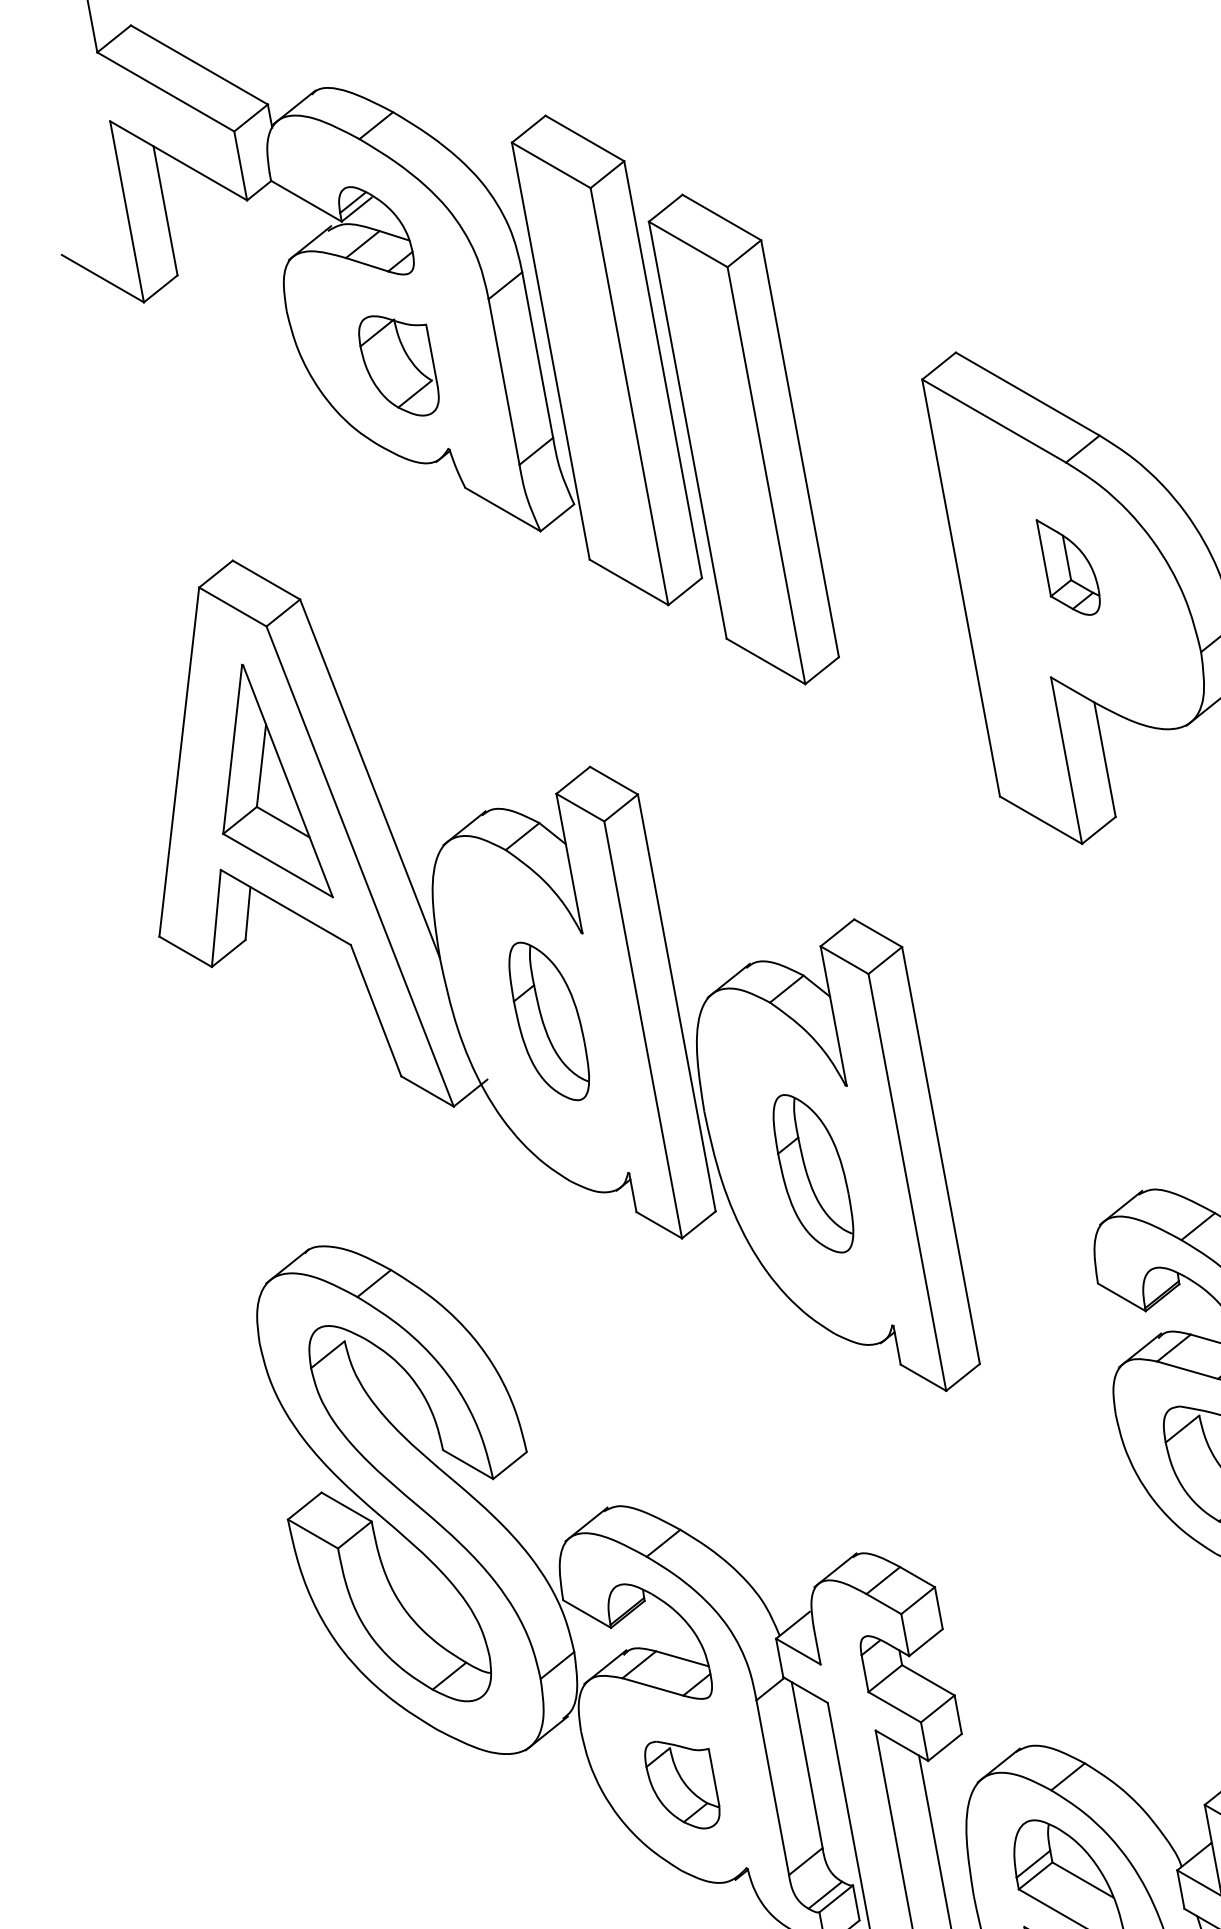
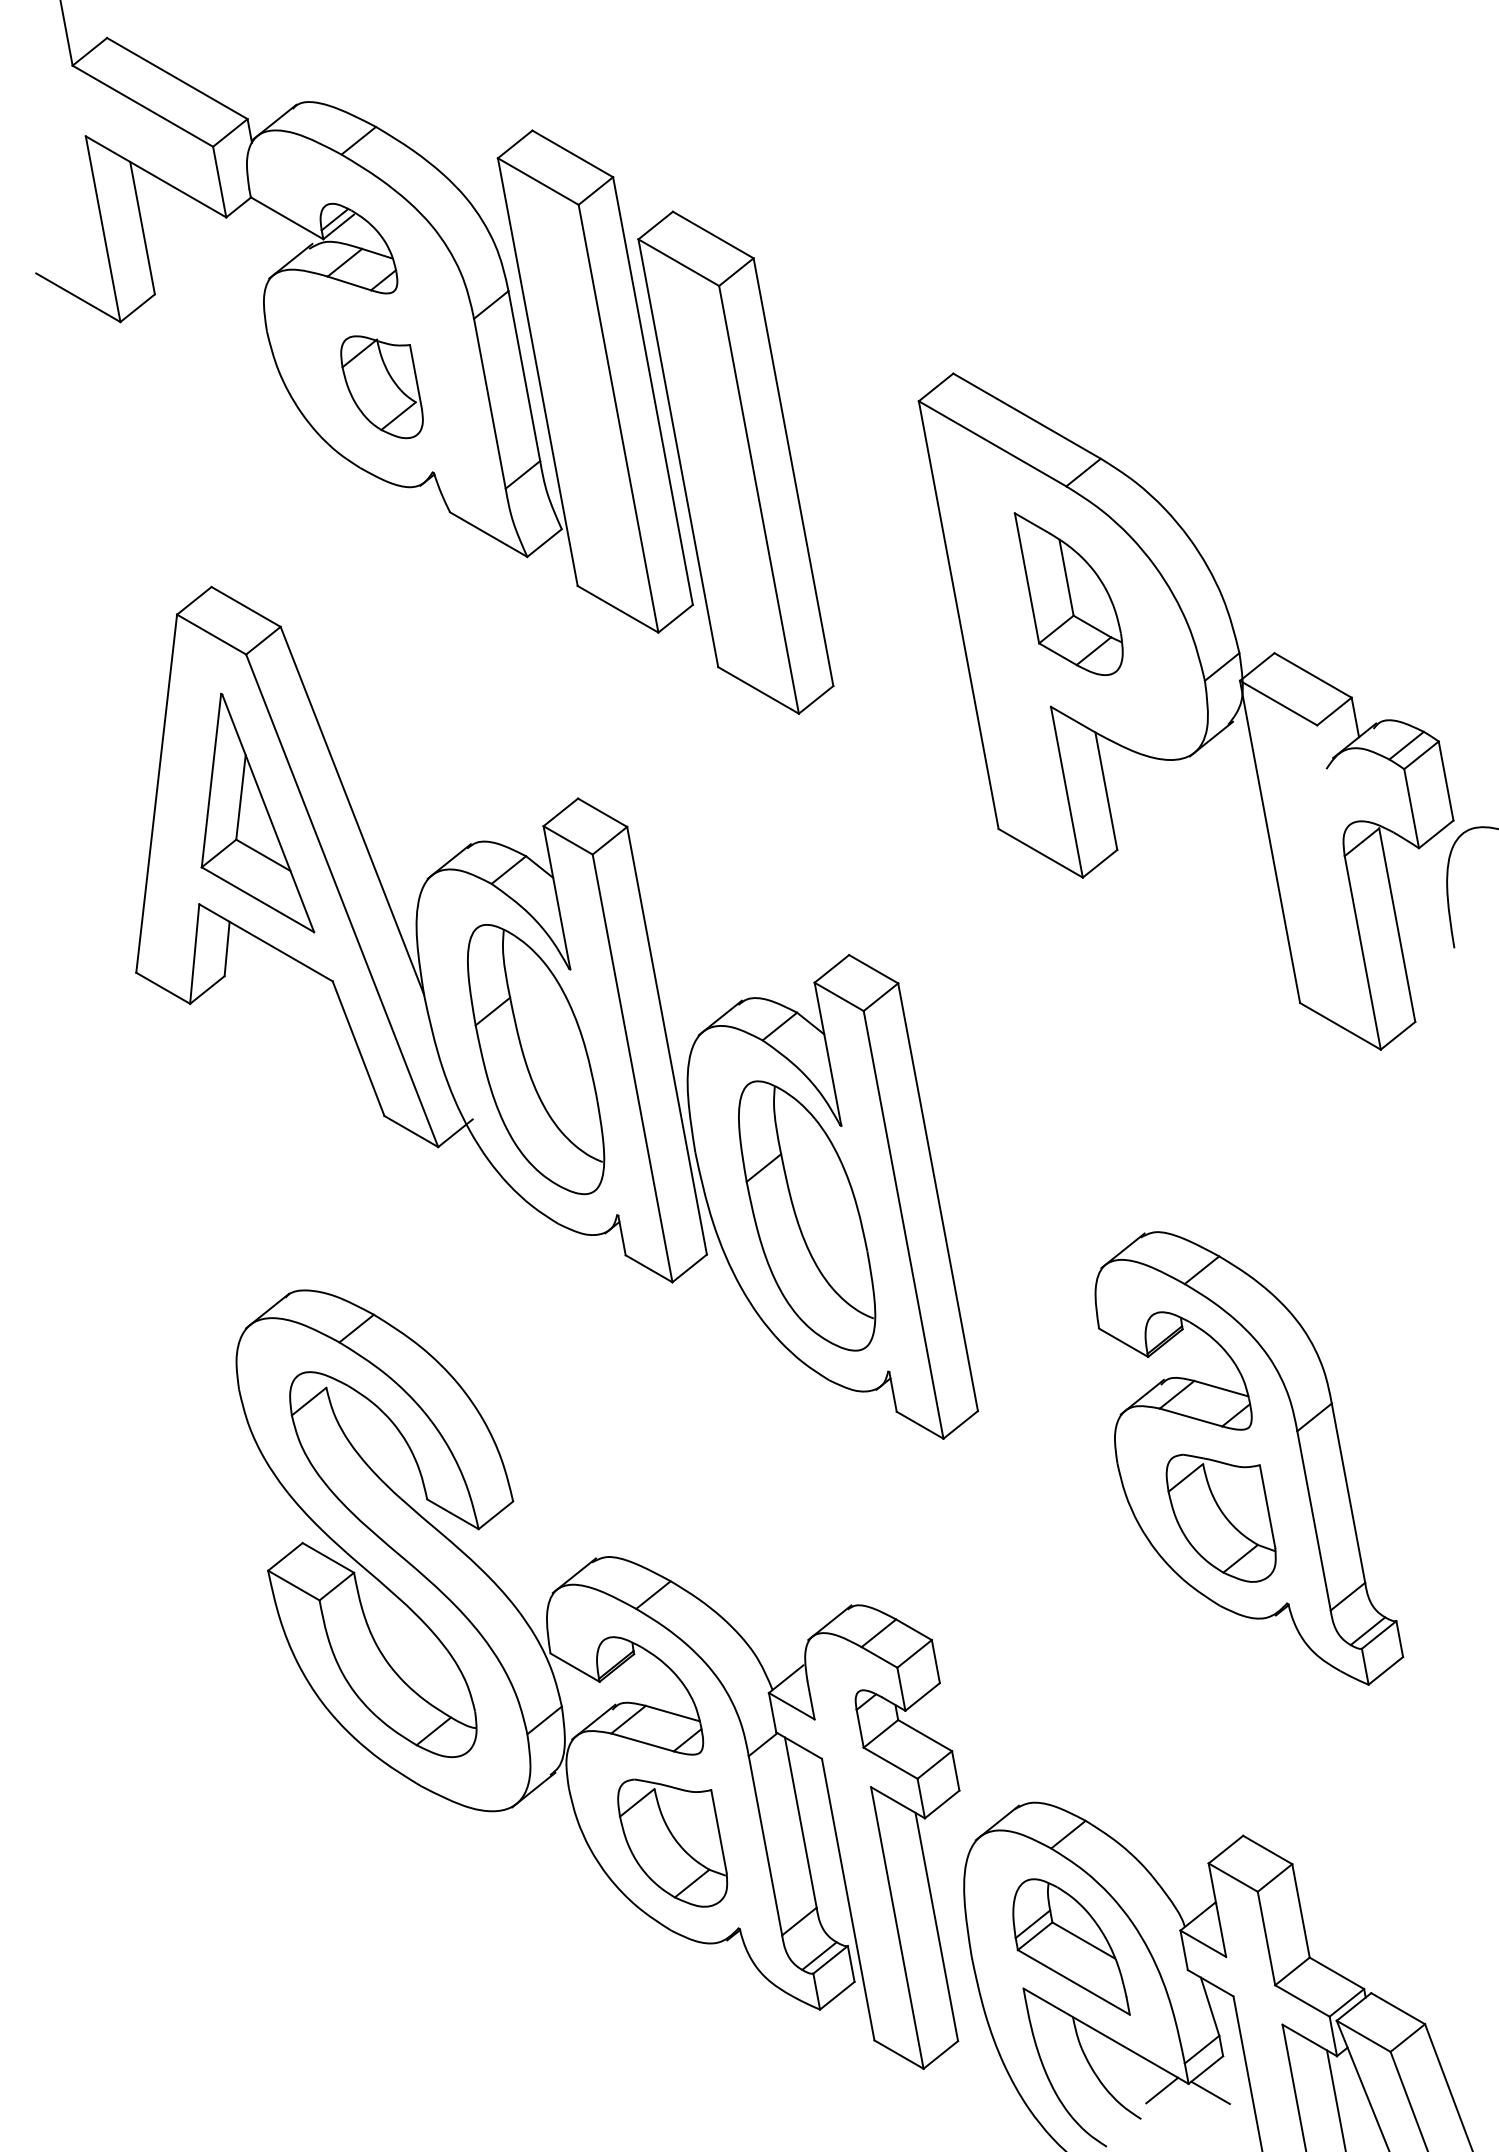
part: (1068, 566) -> (1068, 593), size x1.67
part: (549, 1021) -> (536, 1059), size x1.67
part: (813, 1173) -> (807, 1215), size x1.67
part: (682, 1784) -> (672, 1842), size x1.43

